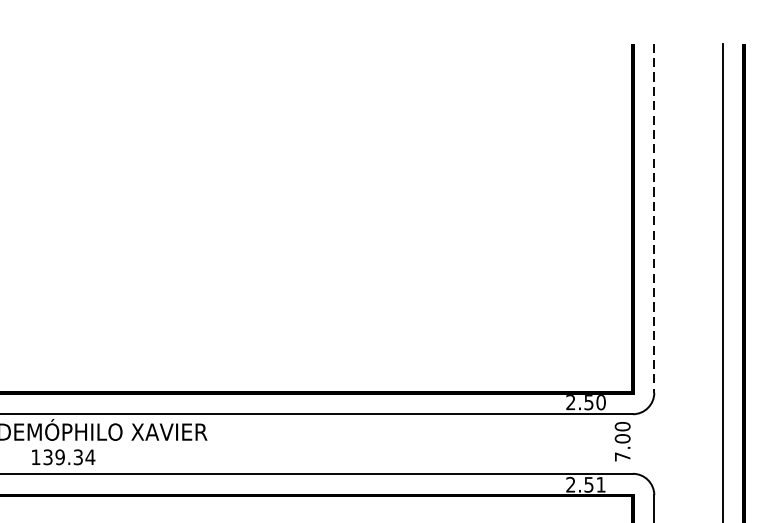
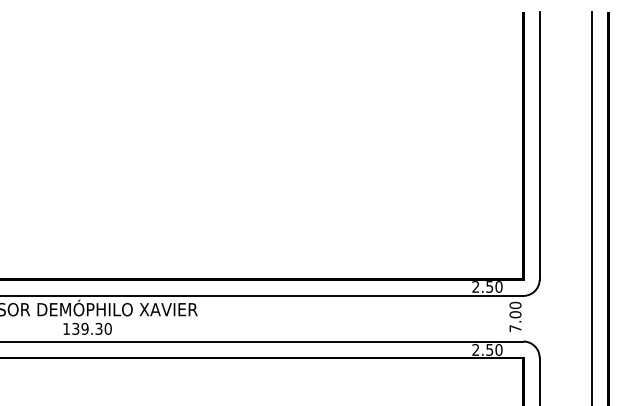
line: (654, 218) -> (539, 146), dashed -> solid
text: (90, 456) -> (108, 328), 139.34 -> 139.30
text: (600, 484) -> (498, 349), 2.51 -> 2.50

